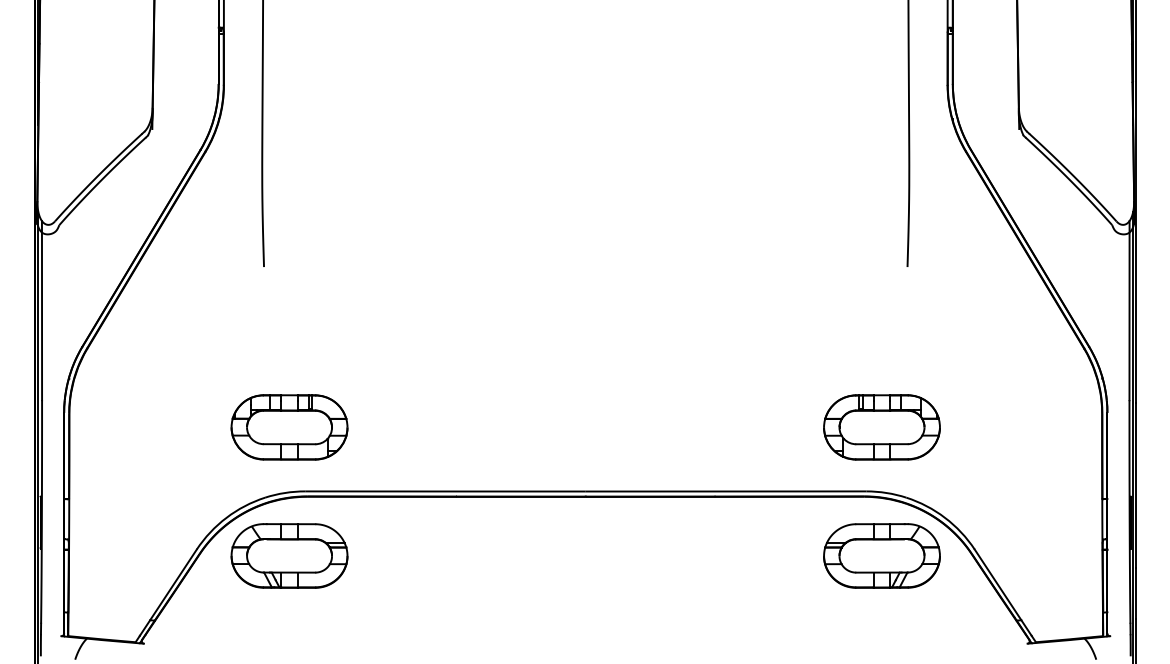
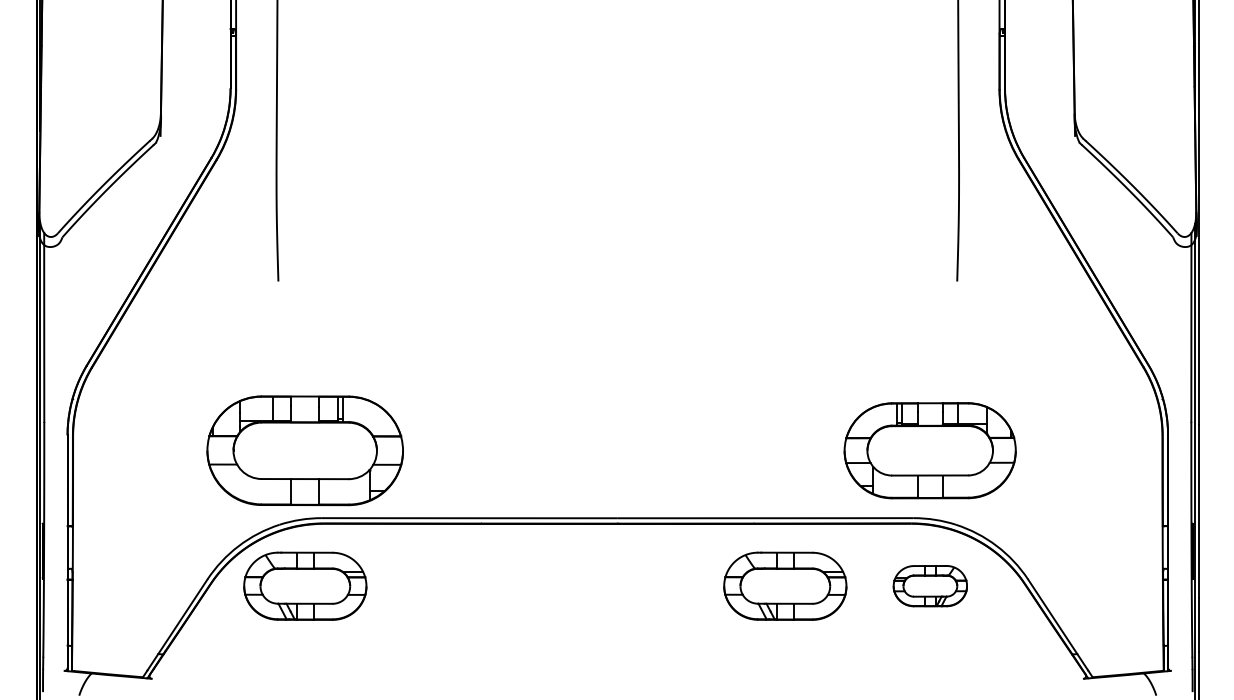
part: (289, 427) -> (305, 450), size x1.6
part: (882, 427) -> (930, 450), size x1.4
part: (744, 555) -> (785, 585), added
part: (882, 555) -> (930, 585), size x0.6

